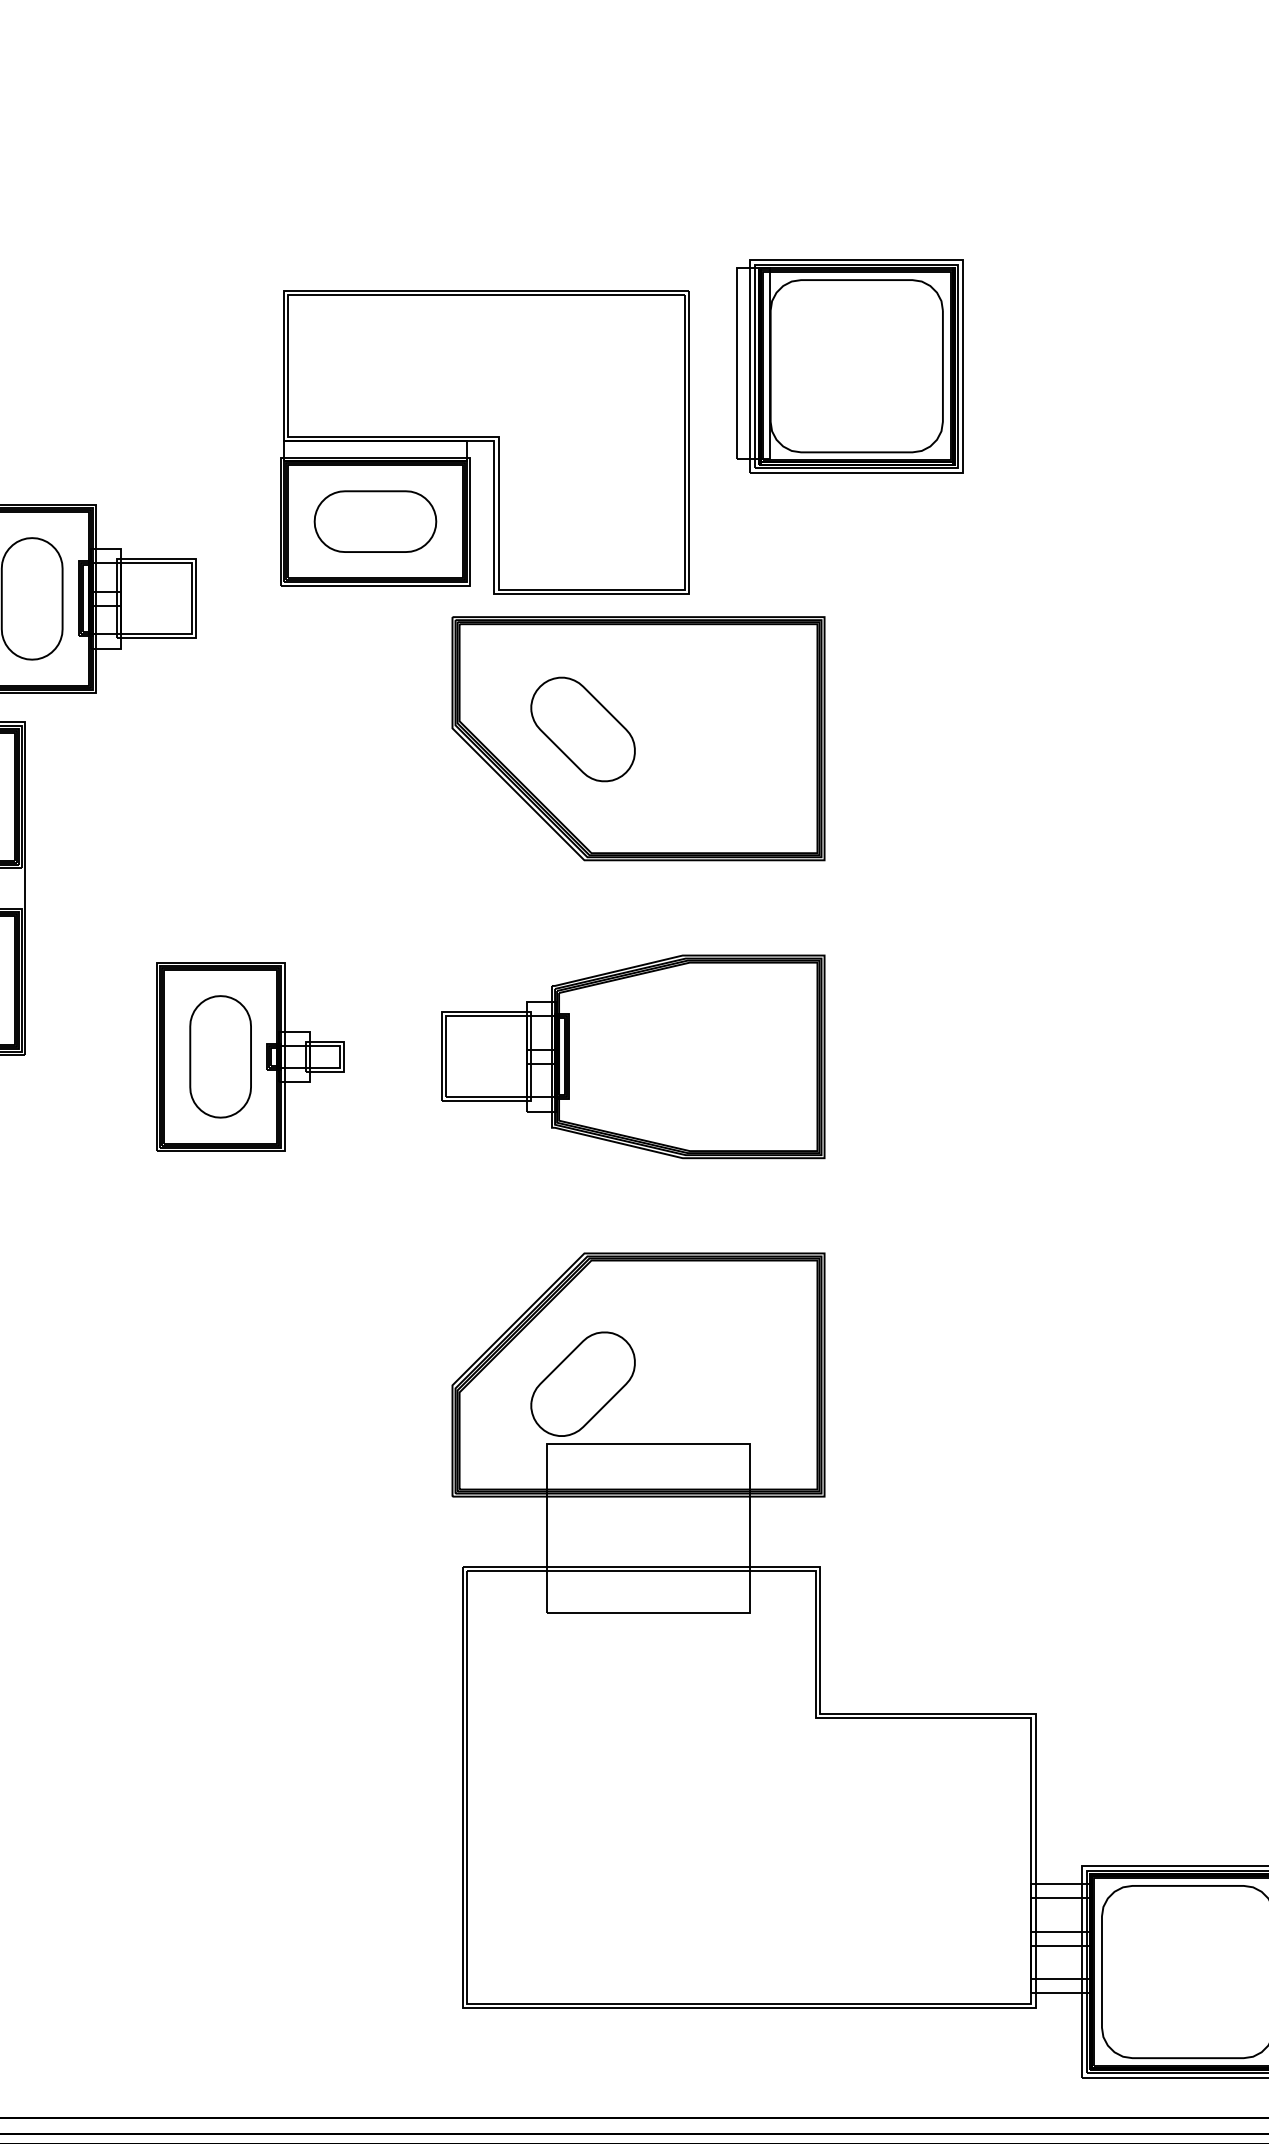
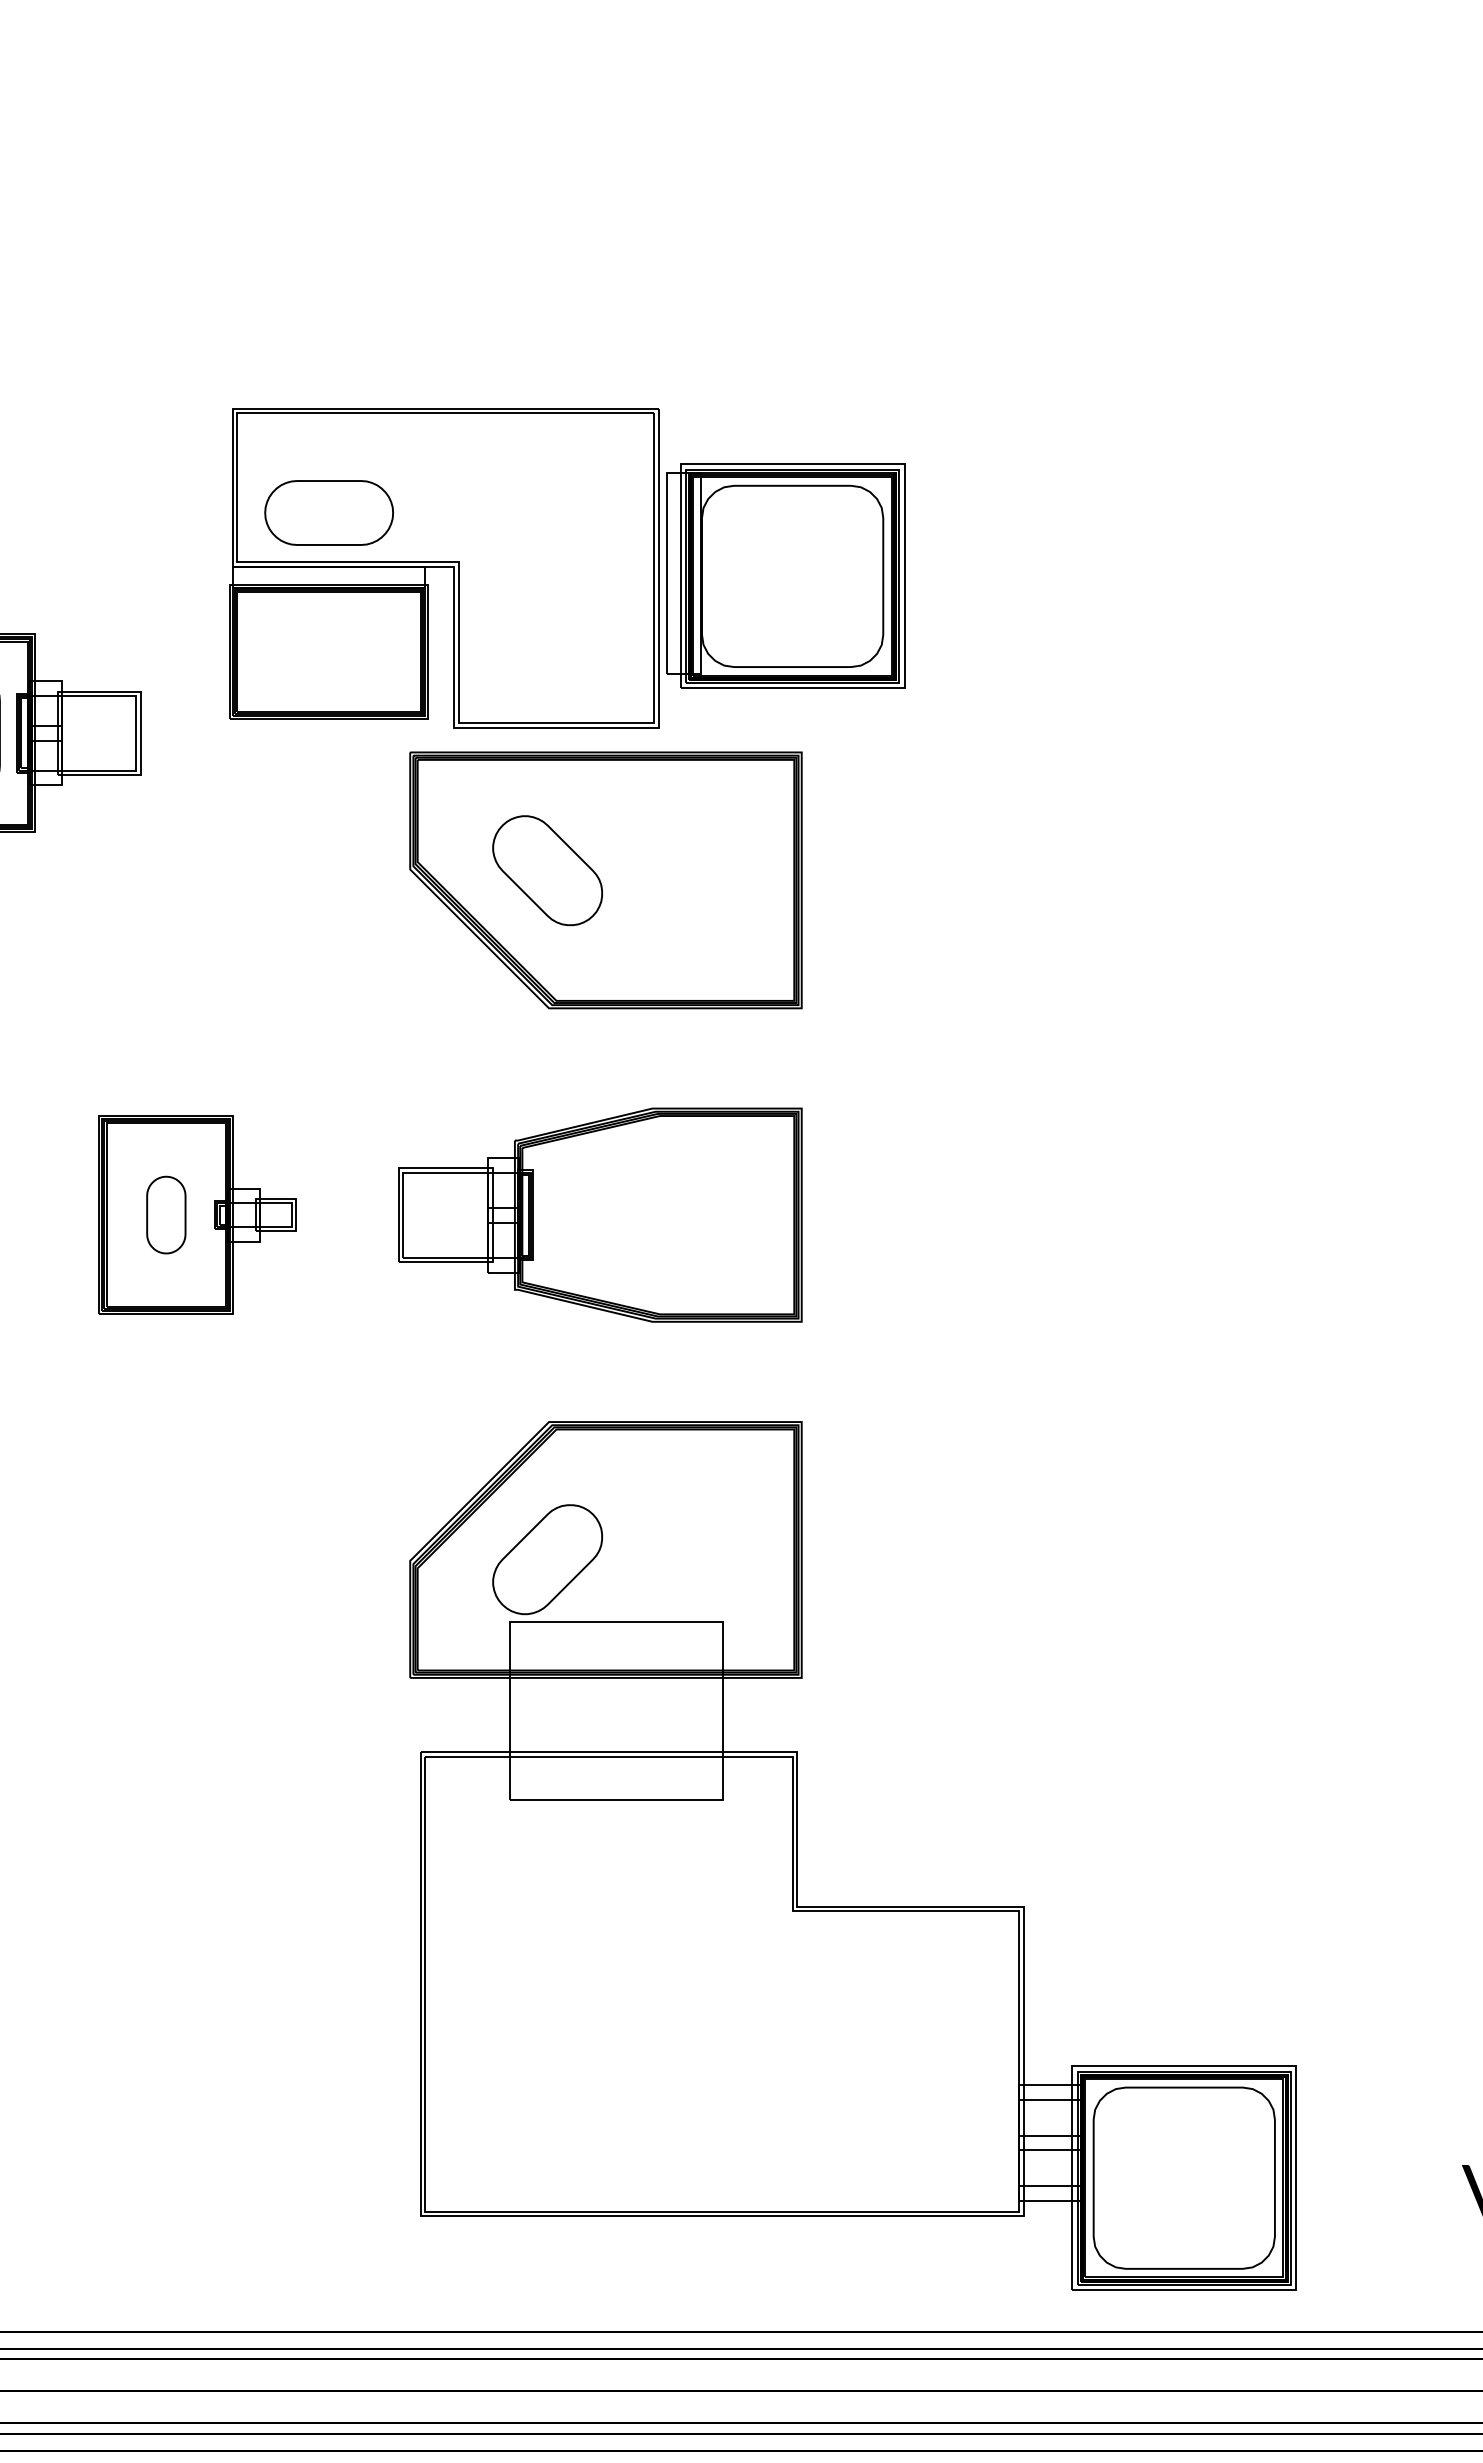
part: (849, 365) -> (785, 575), moved
part: (374, 521) -> (328, 512), moved
part: (220, 1056) -> (166, 1214), size x0.6

